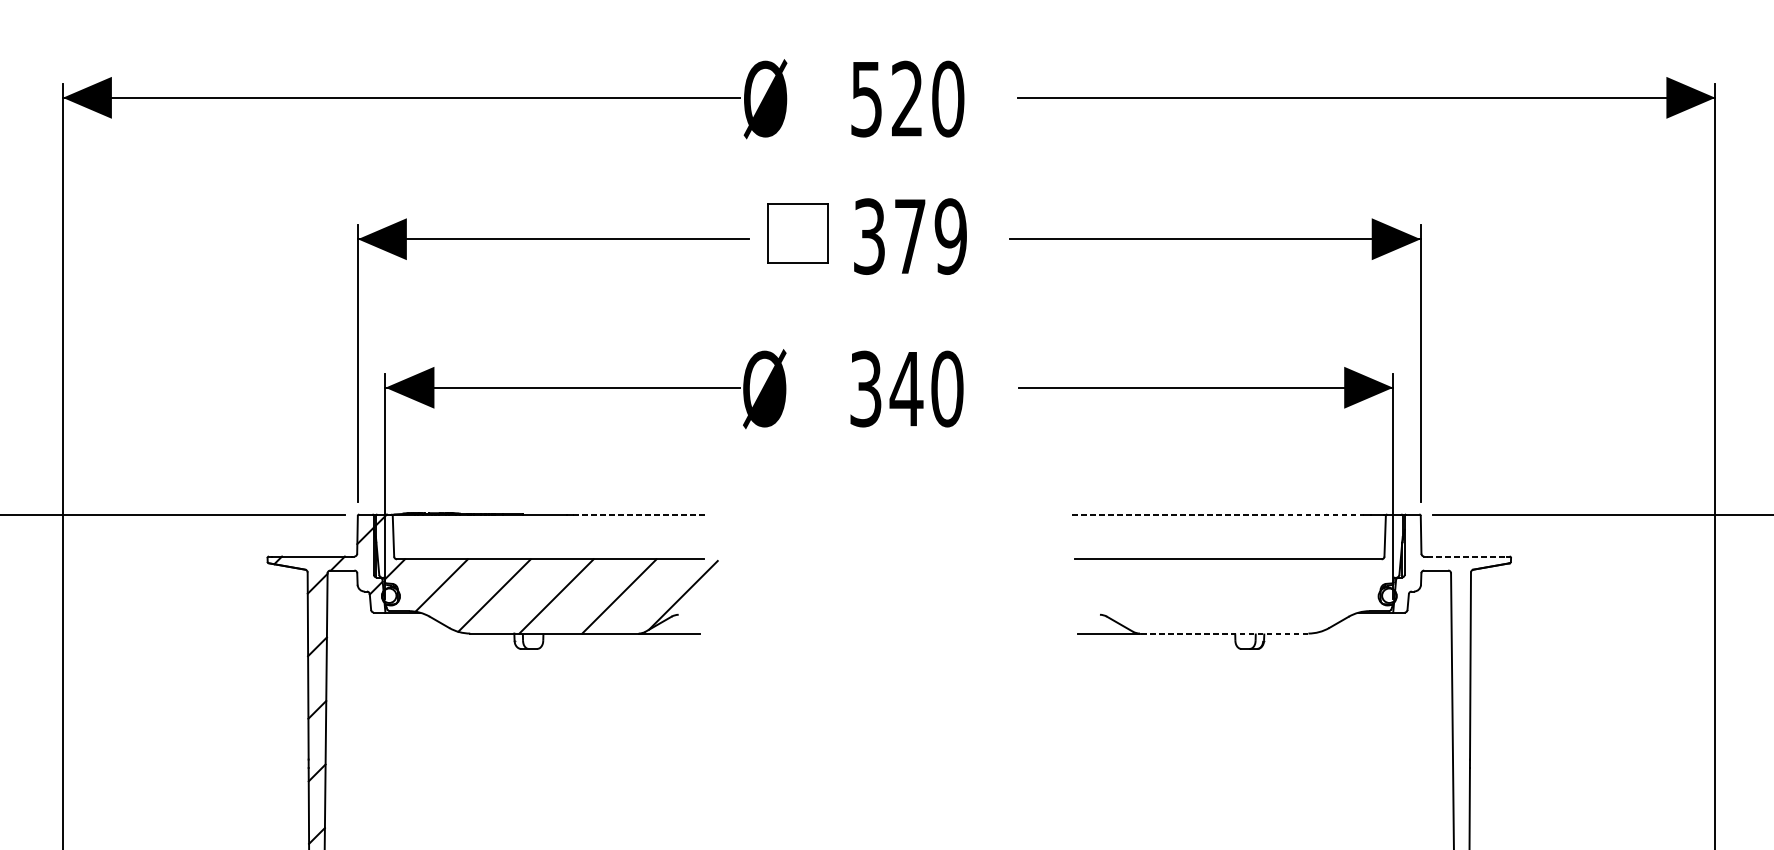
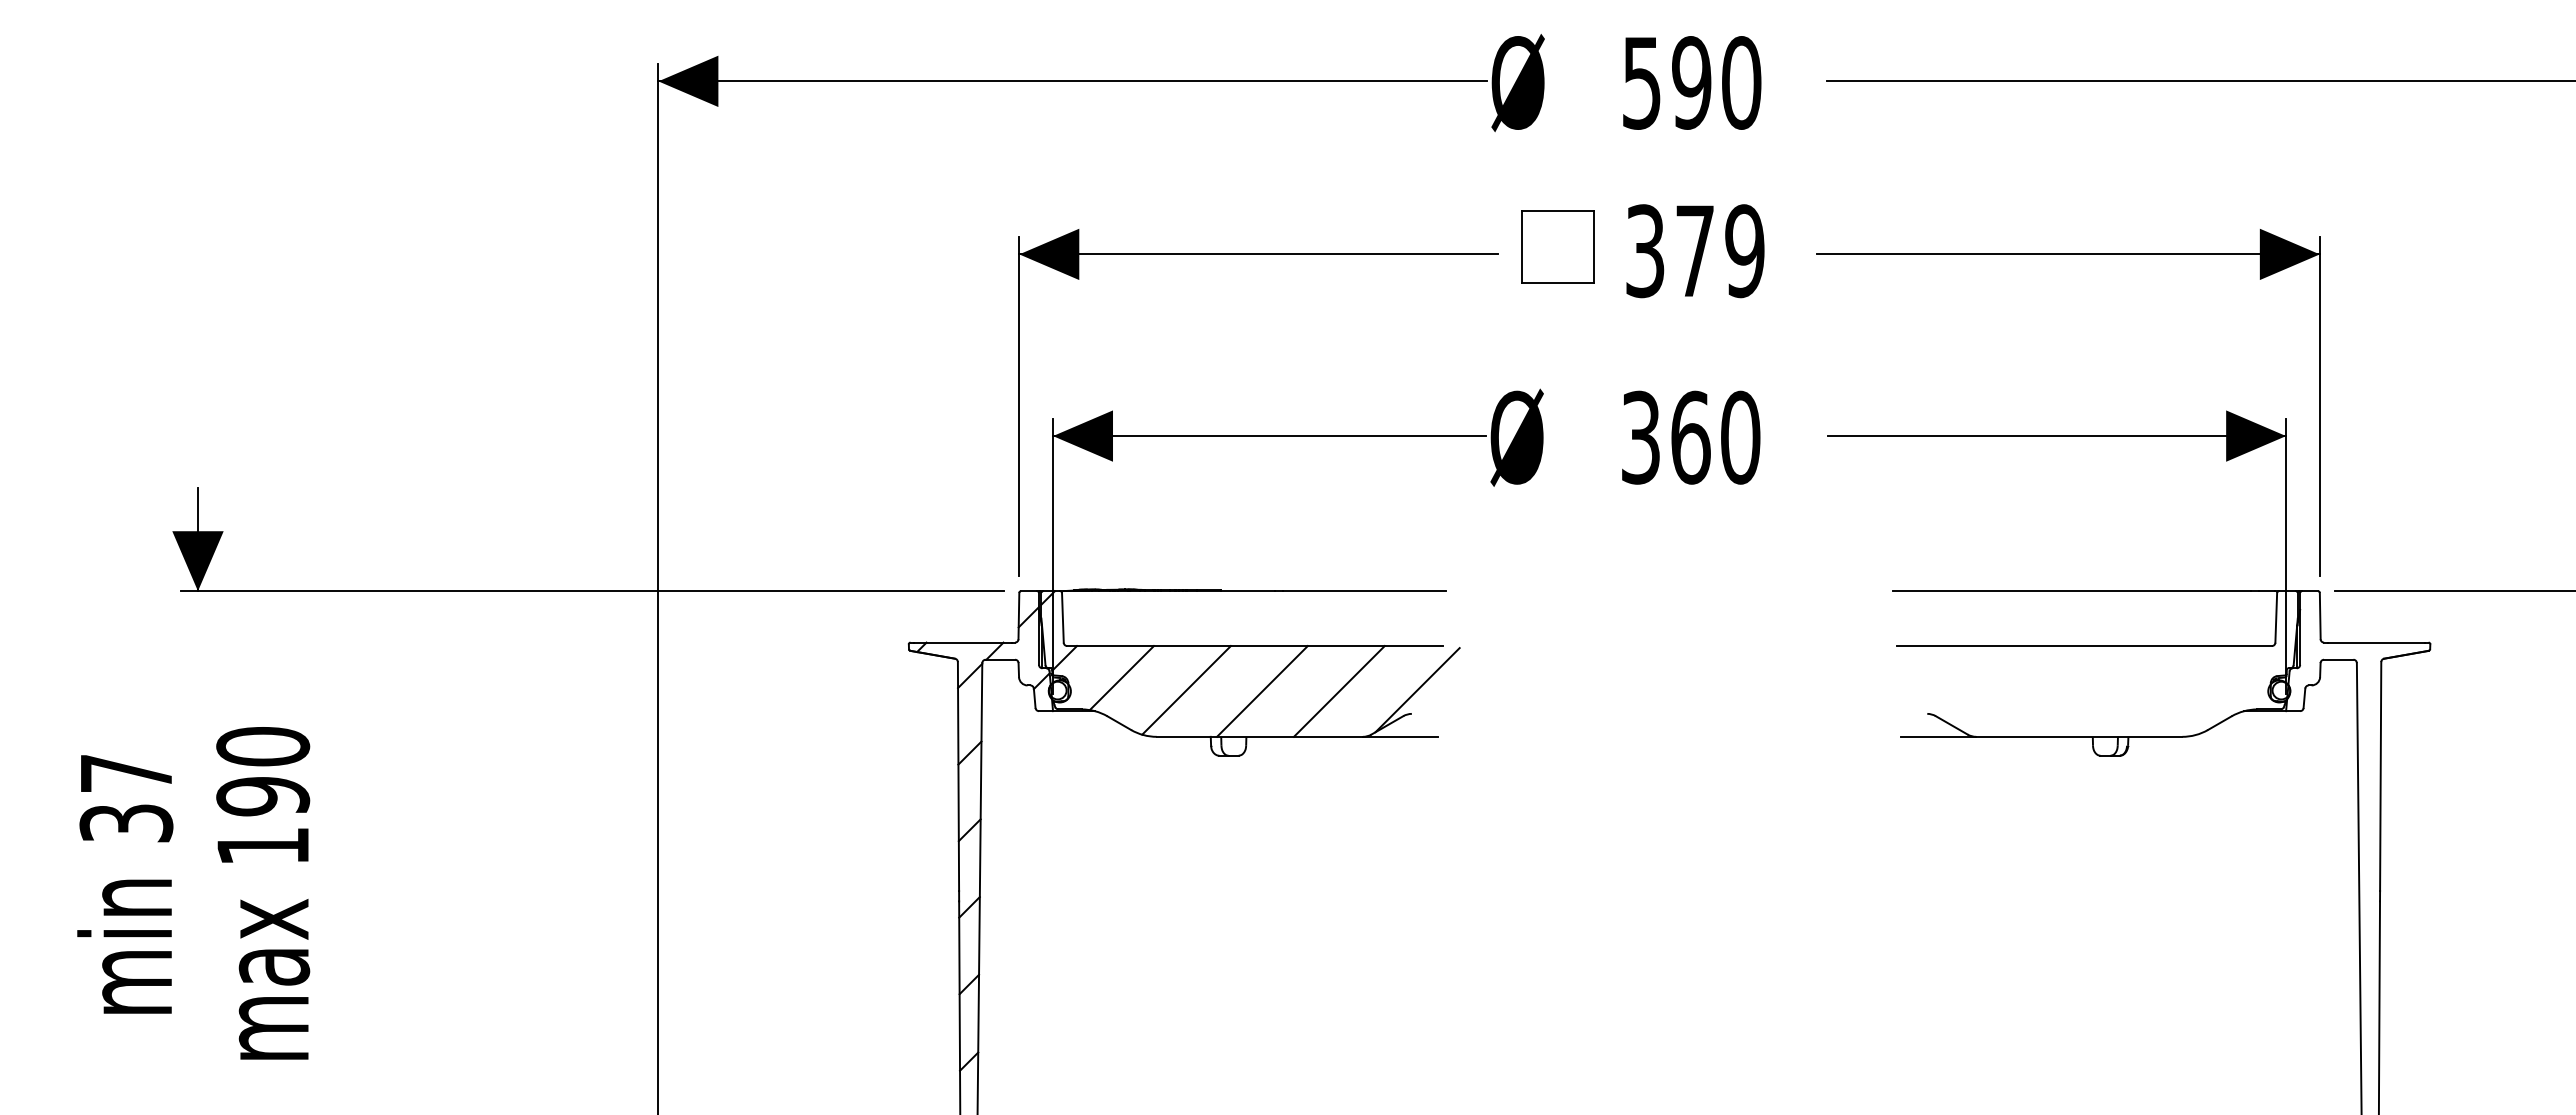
text: (907, 98) -> (1691, 82), 520 -> 590
text: (906, 388) -> (1690, 437), 340 -> 360
line: (640, 514) -> (1365, 591), dashed -> solid
line: (1217, 514) -> (2071, 591), dashed -> solid
line: (1467, 556) -> (2376, 642), dashed -> solid
line: (1223, 633) -> (2078, 736), dashed -> solid

